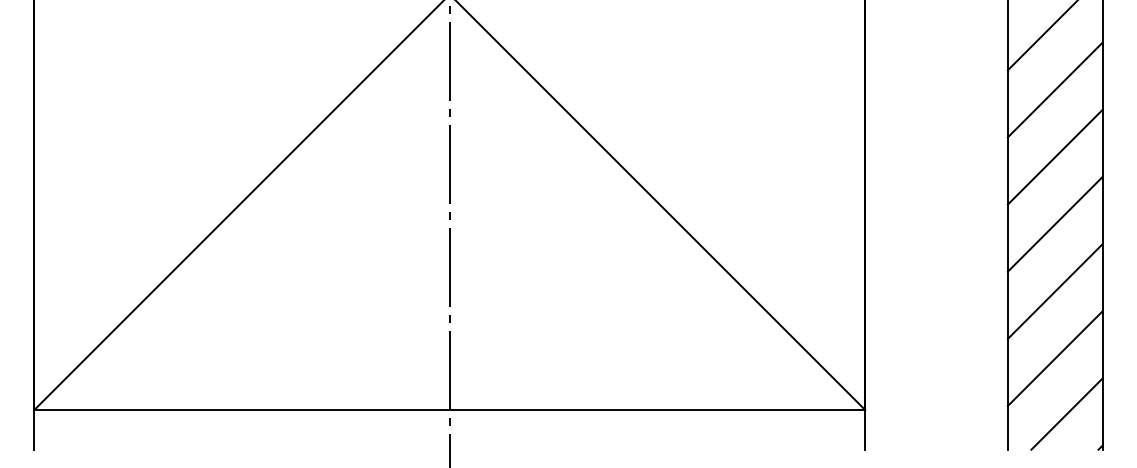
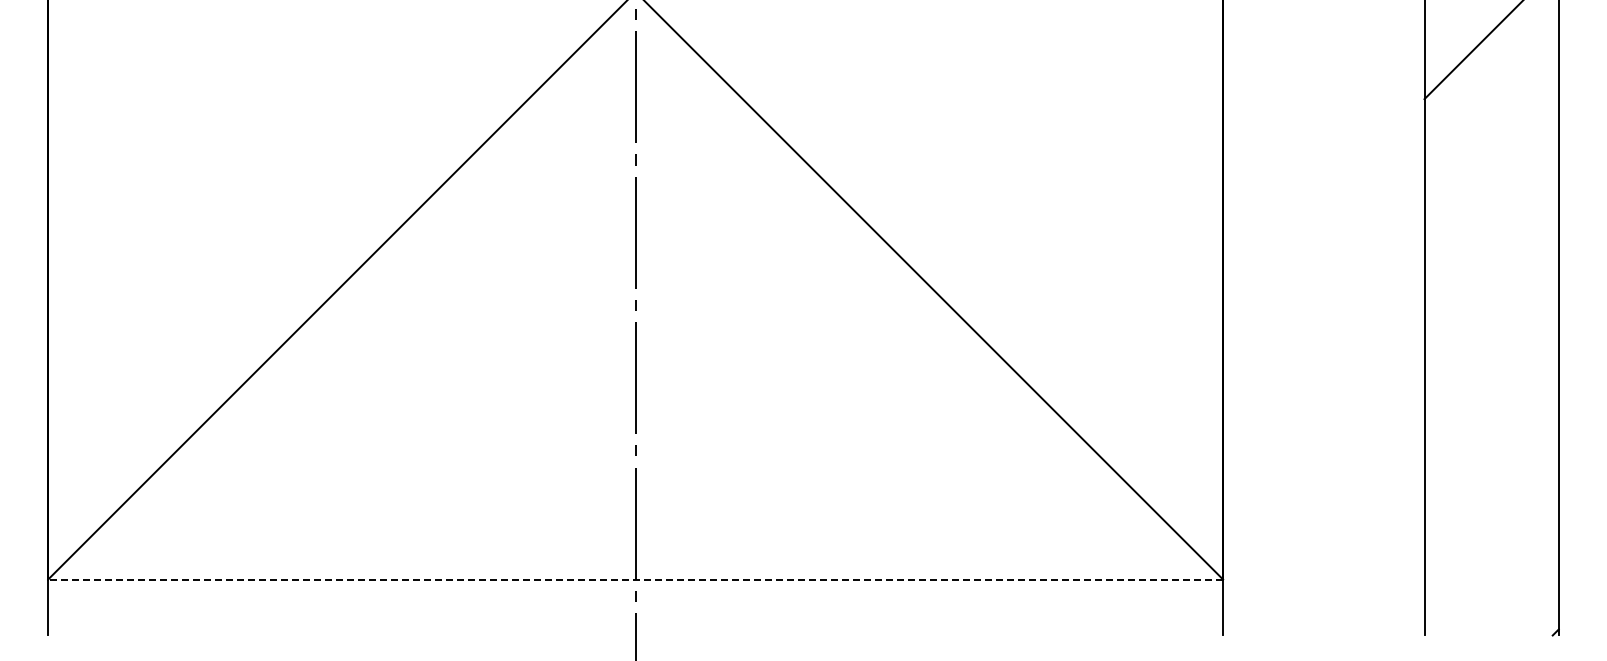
line: (1055, 89) -> (1491, 126), removed
line: (1055, 156) -> (1491, 221), removed
line: (1055, 224) -> (1491, 316), removed
line: (1055, 291) -> (1491, 411), removed
line: (1055, 358) -> (1491, 506), removed
line: (449, 410) -> (635, 579), solid -> dashed
line: (1066, 413) -> (1507, 584), removed

